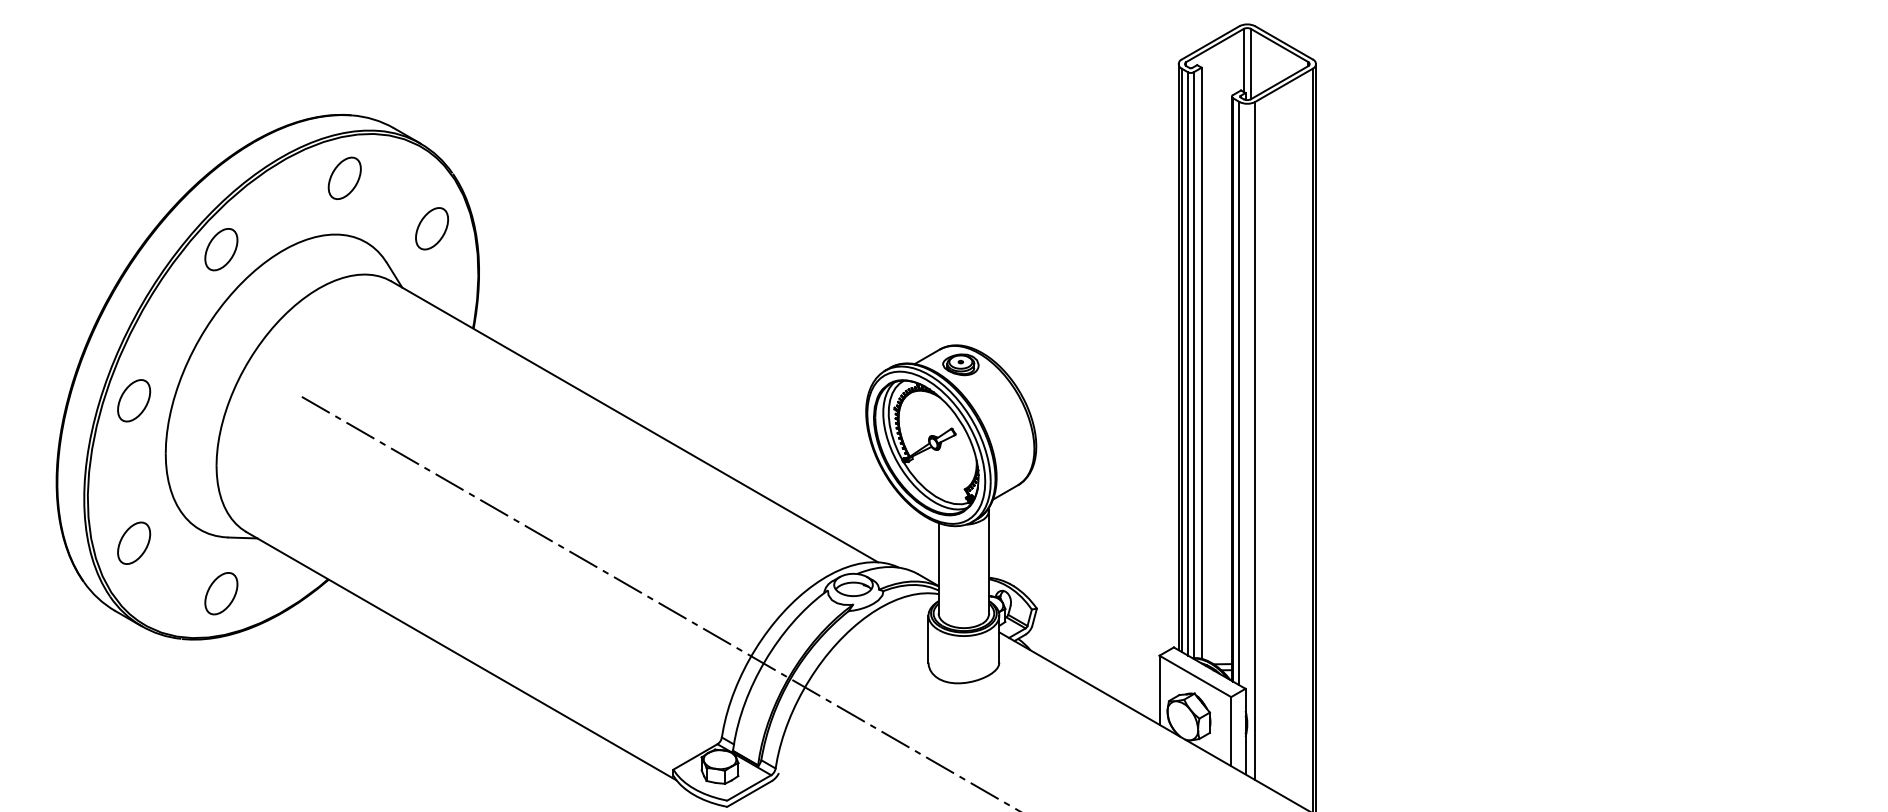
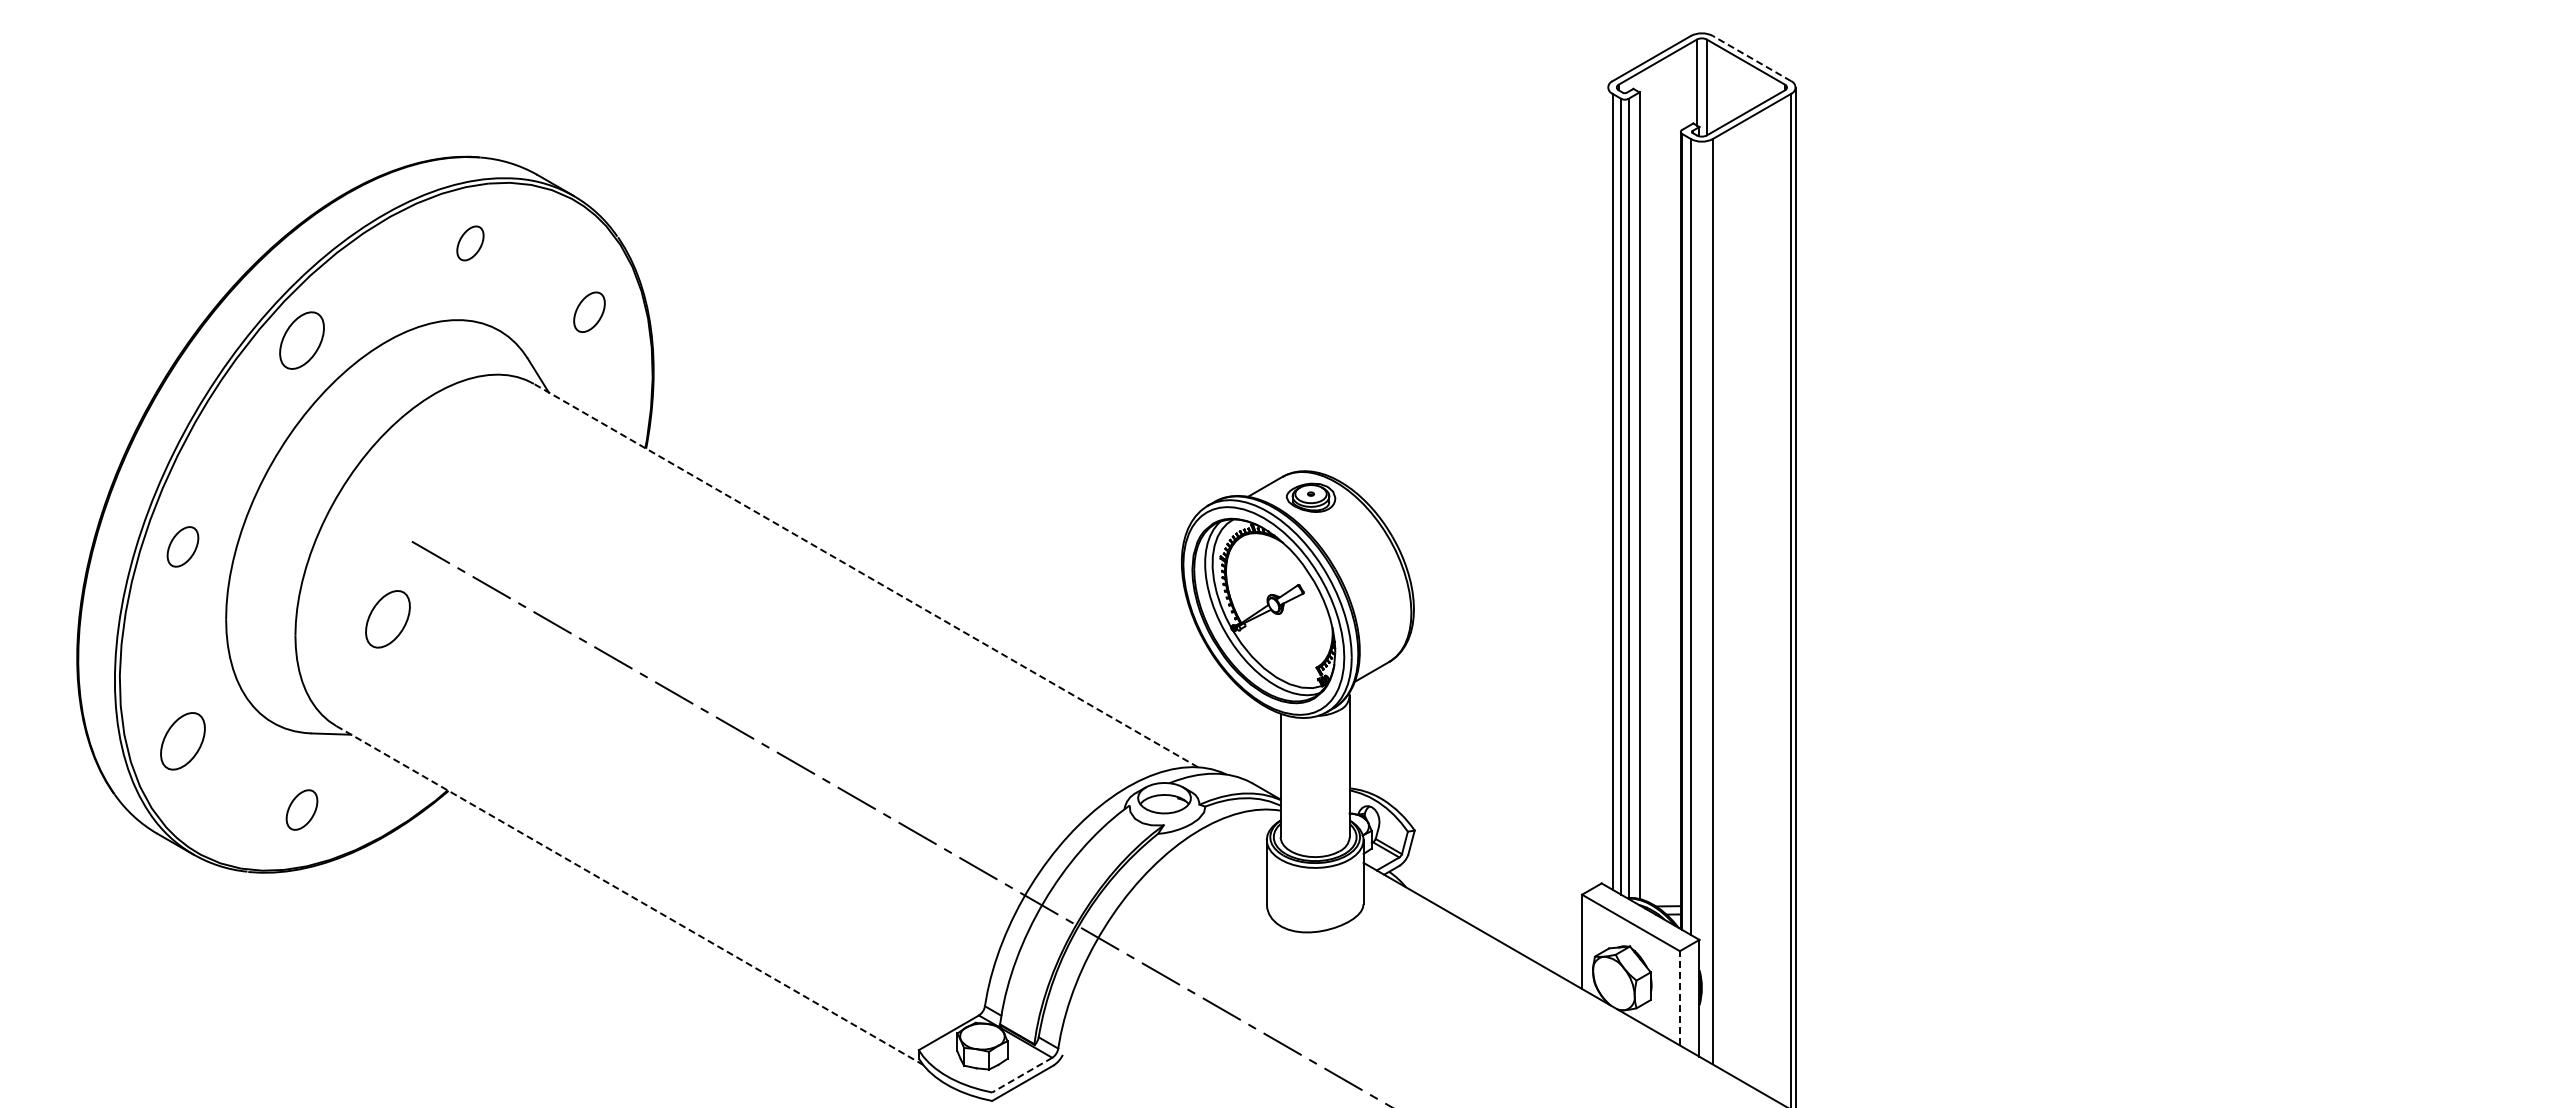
line: (1283, 42) -> (1751, 58), solid -> dashed
part: (344, 178) -> (470, 243), size x0.6
part: (432, 229) -> (589, 312), size x0.7
line: (1178, 357) -> (1608, 487), removed
part: (133, 400) -> (182, 546), size x0.7
line: (634, 421) -> (865, 575), solid -> dashed
part: (284, 454) -> (387, 619), added
part: (220, 593) -> (301, 809), size x0.7
line: (461, 656) -> (629, 895), solid -> dashed
line: (1230, 731) -> (1679, 997), solid -> dashed
line: (749, 788) -> (1022, 1075), solid -> dashed

